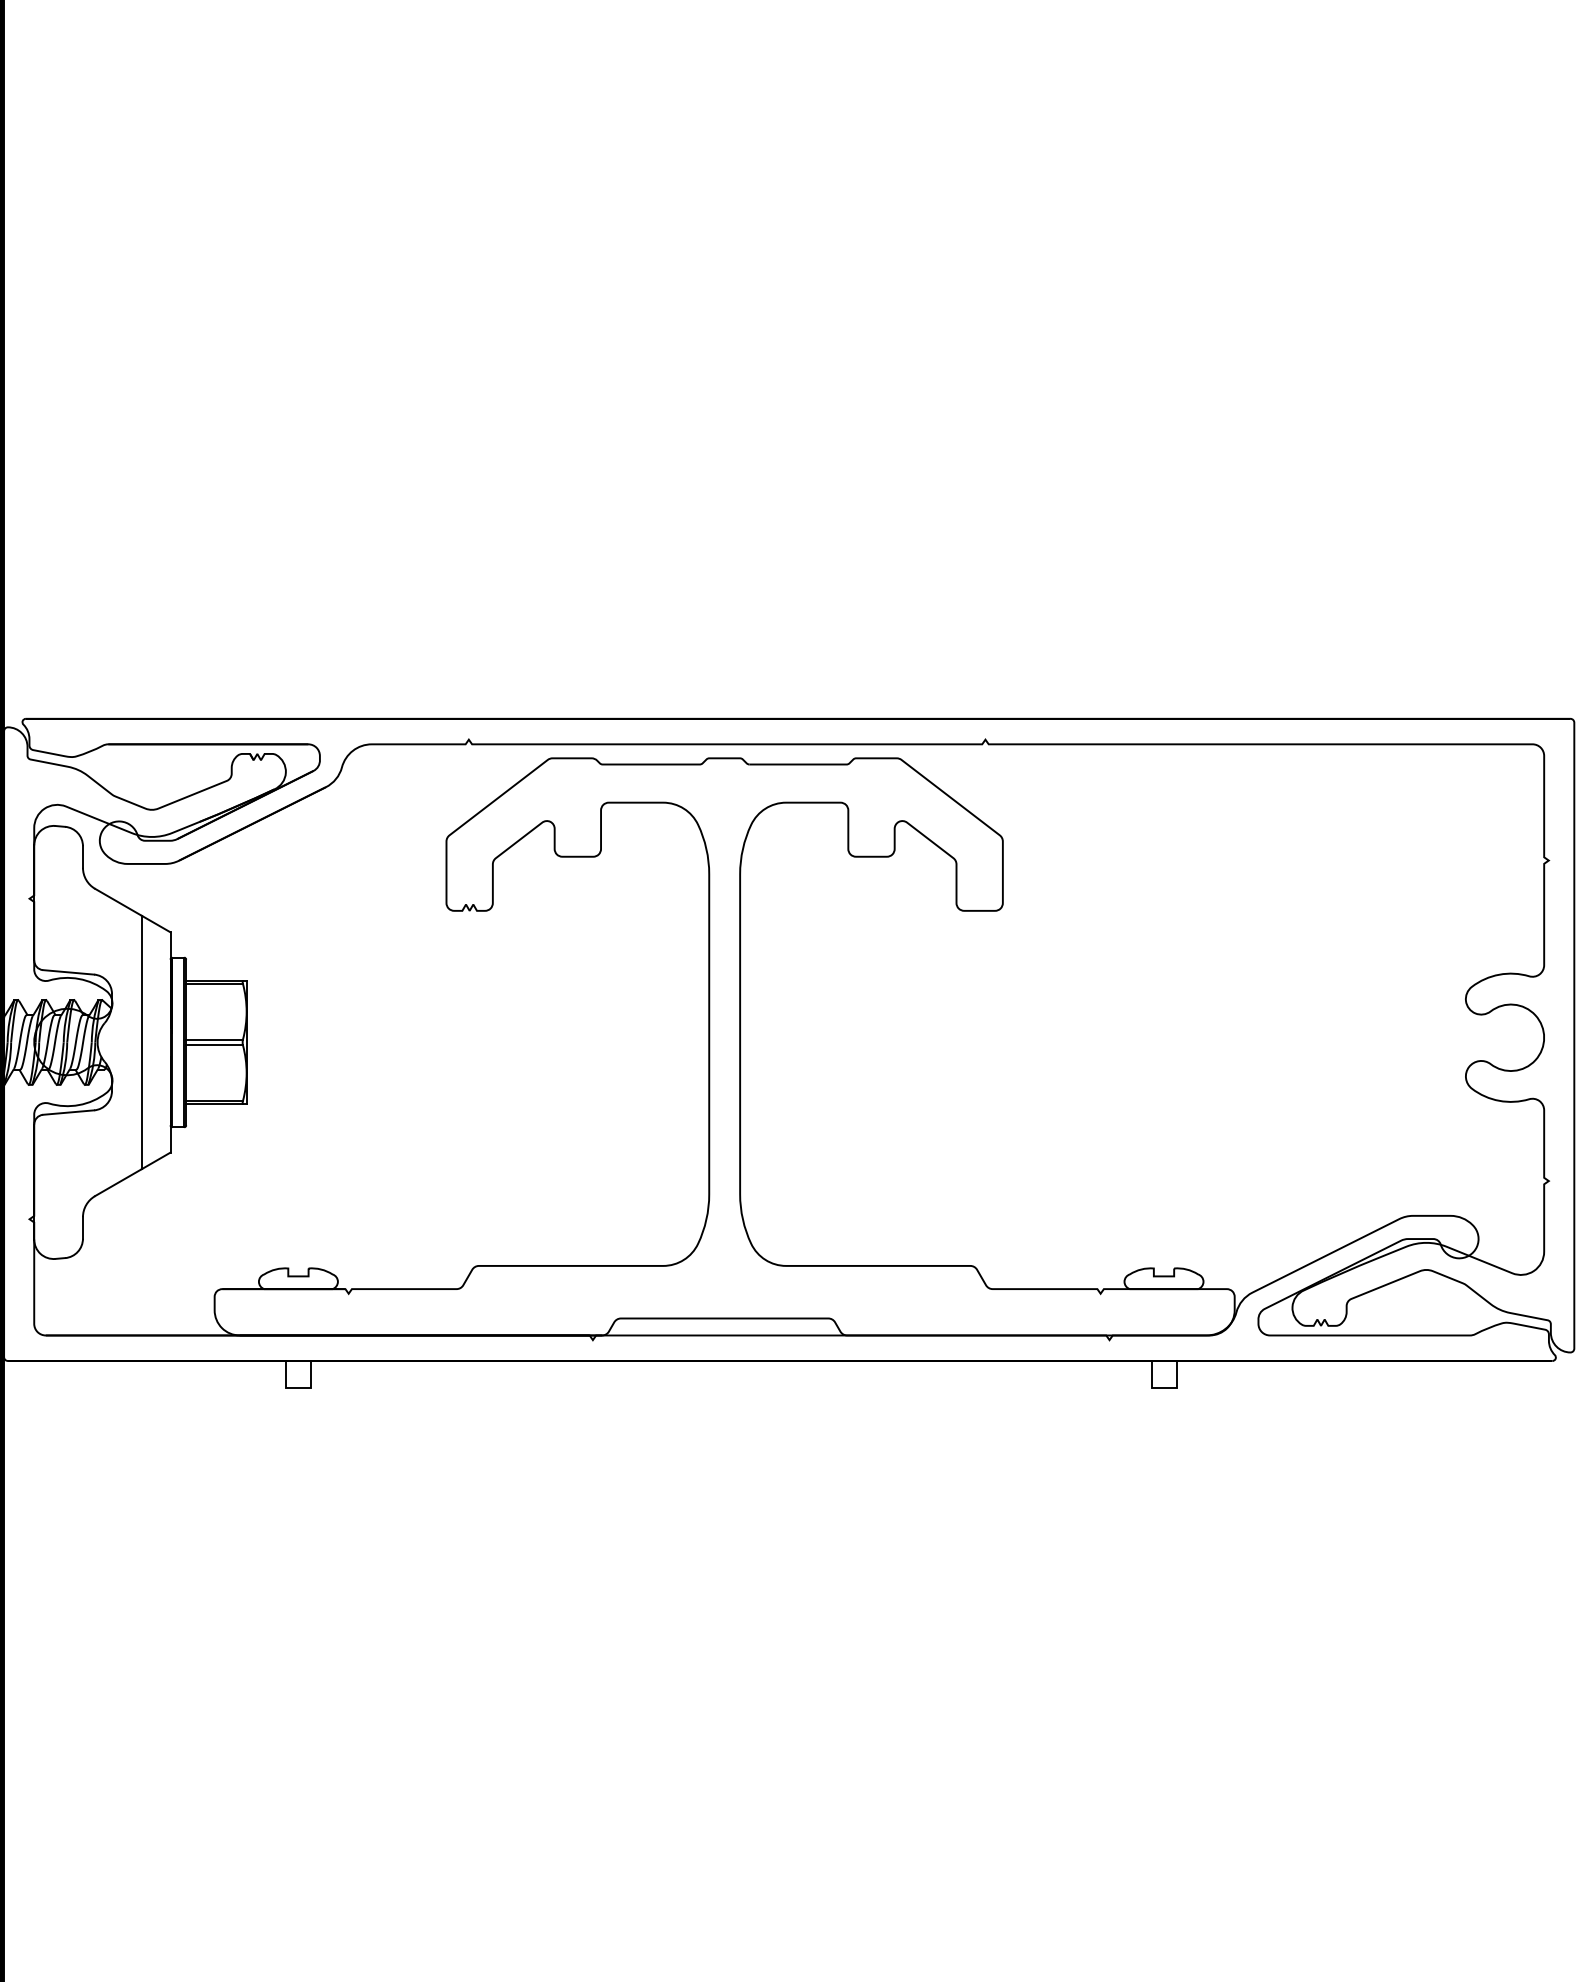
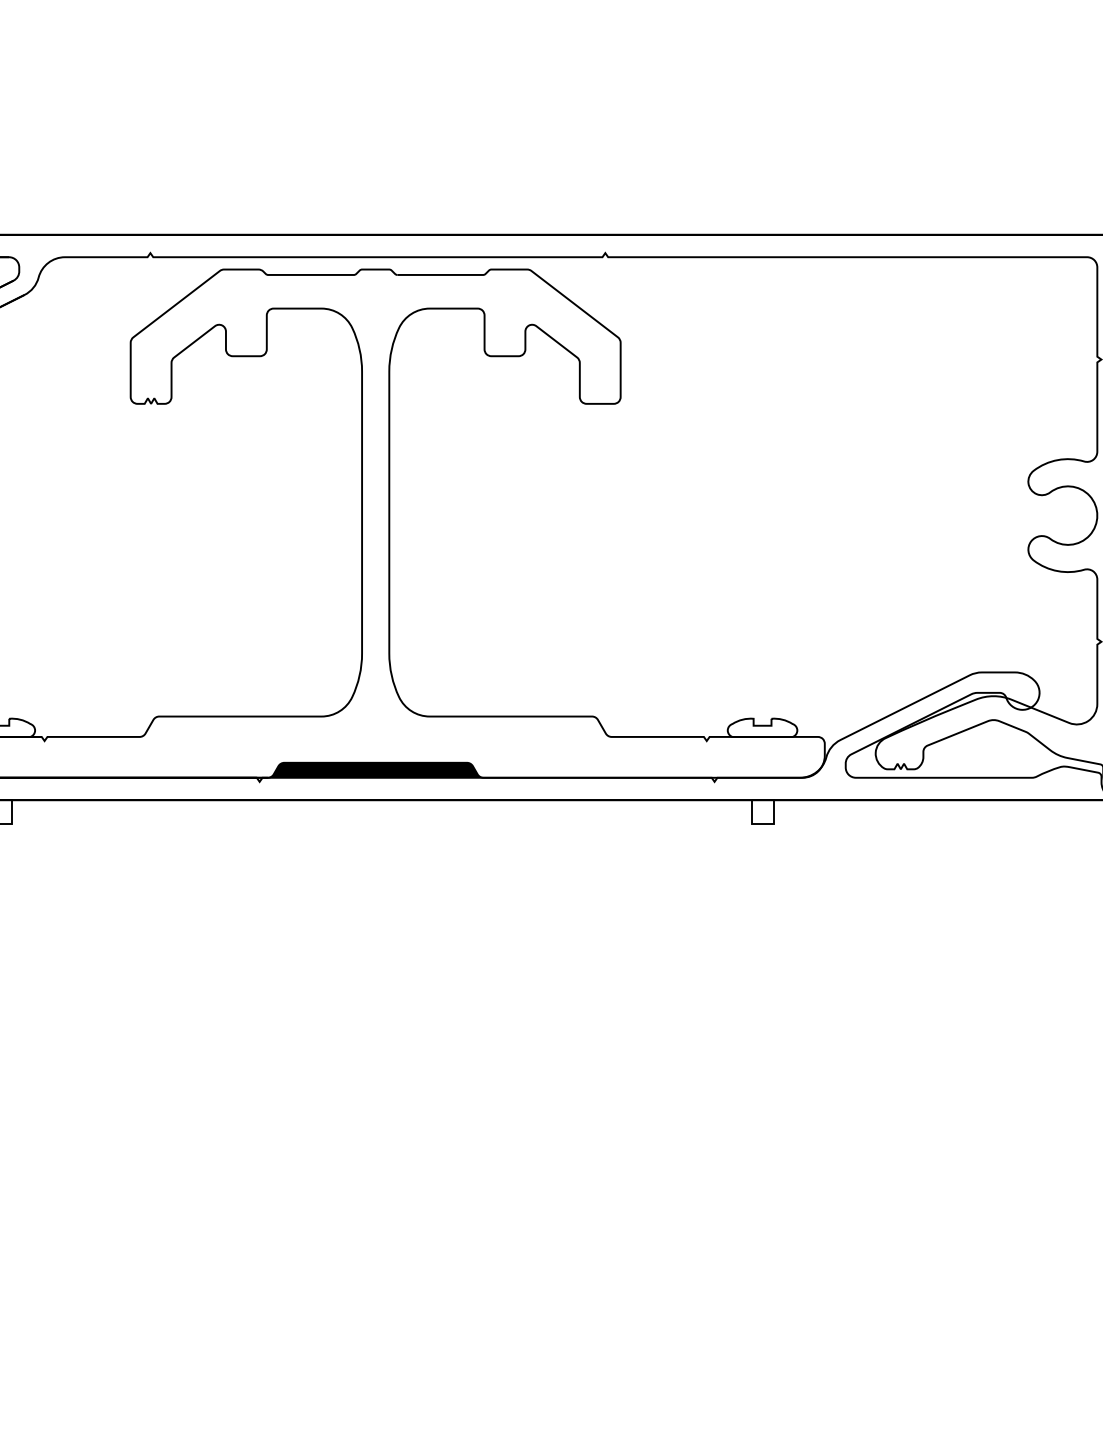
fill: (724, 1326) -> (375, 769), added

